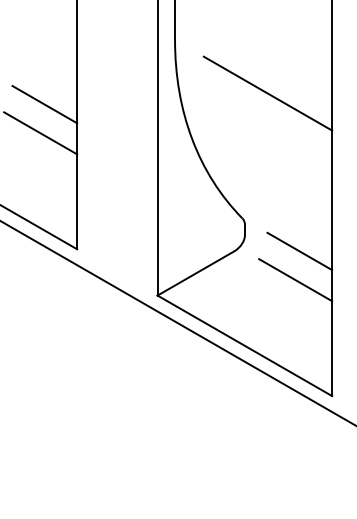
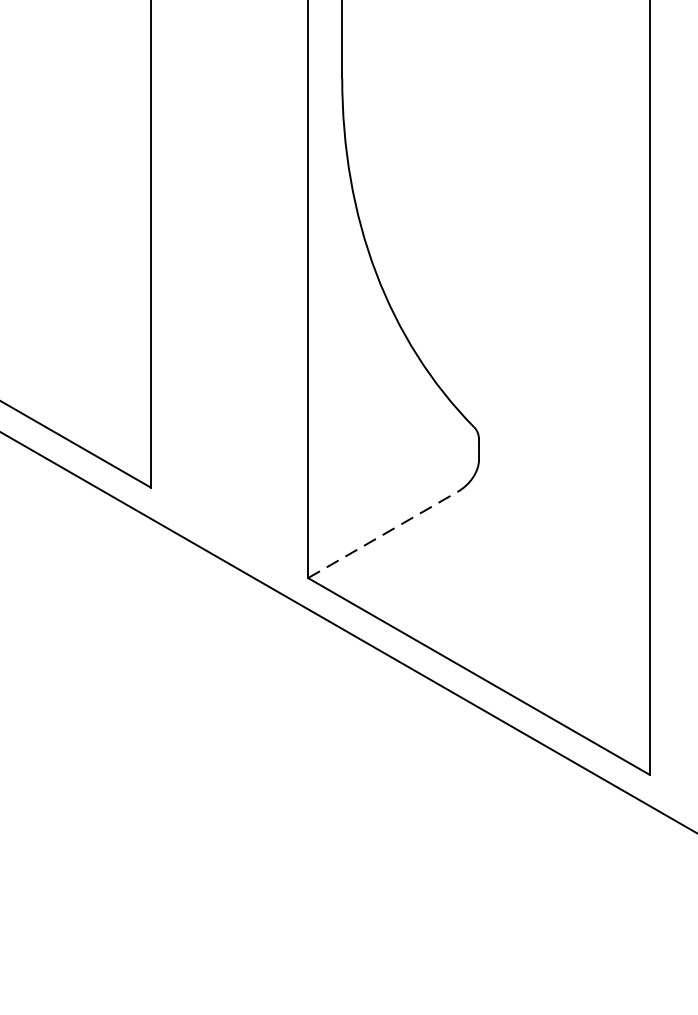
line: (267, 93) -> (523, 182), removed
line: (44, 104) -> (86, 204), removed
line: (40, 133) -> (79, 260), removed
line: (299, 251) -> (585, 491), removed
line: (196, 273) -> (384, 534), solid -> dashed
line: (295, 280) -> (577, 548), removed

